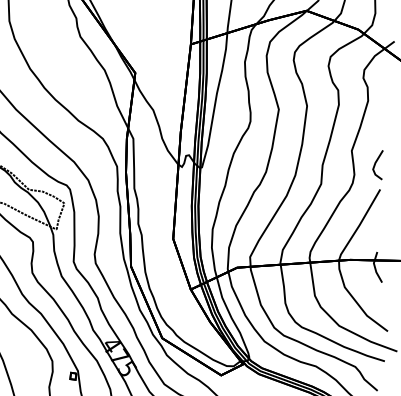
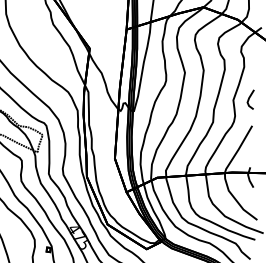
line: (376, 164) -> (249, 99), moved

